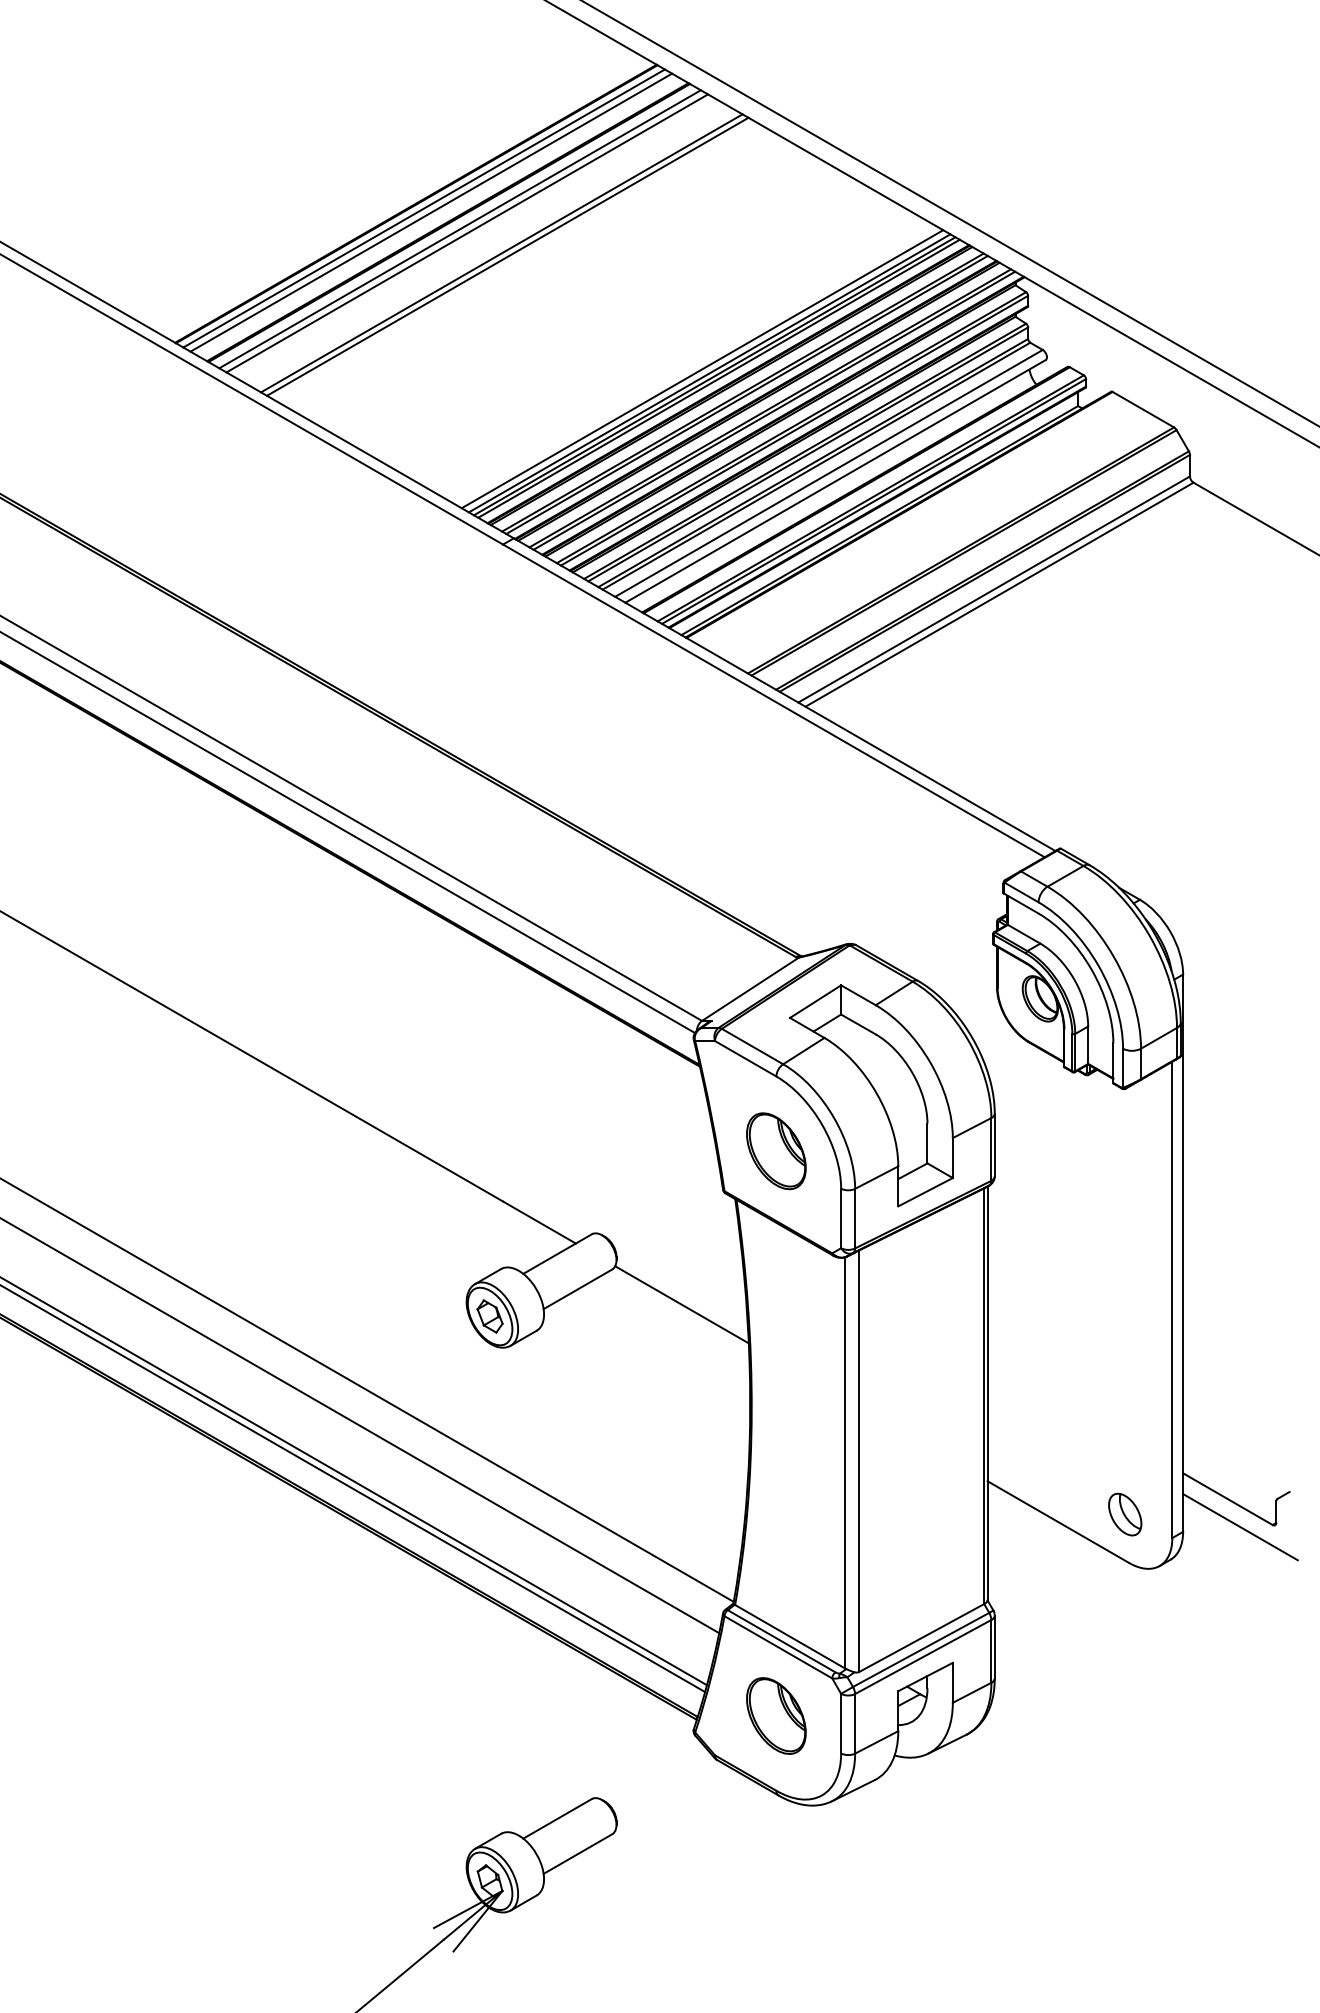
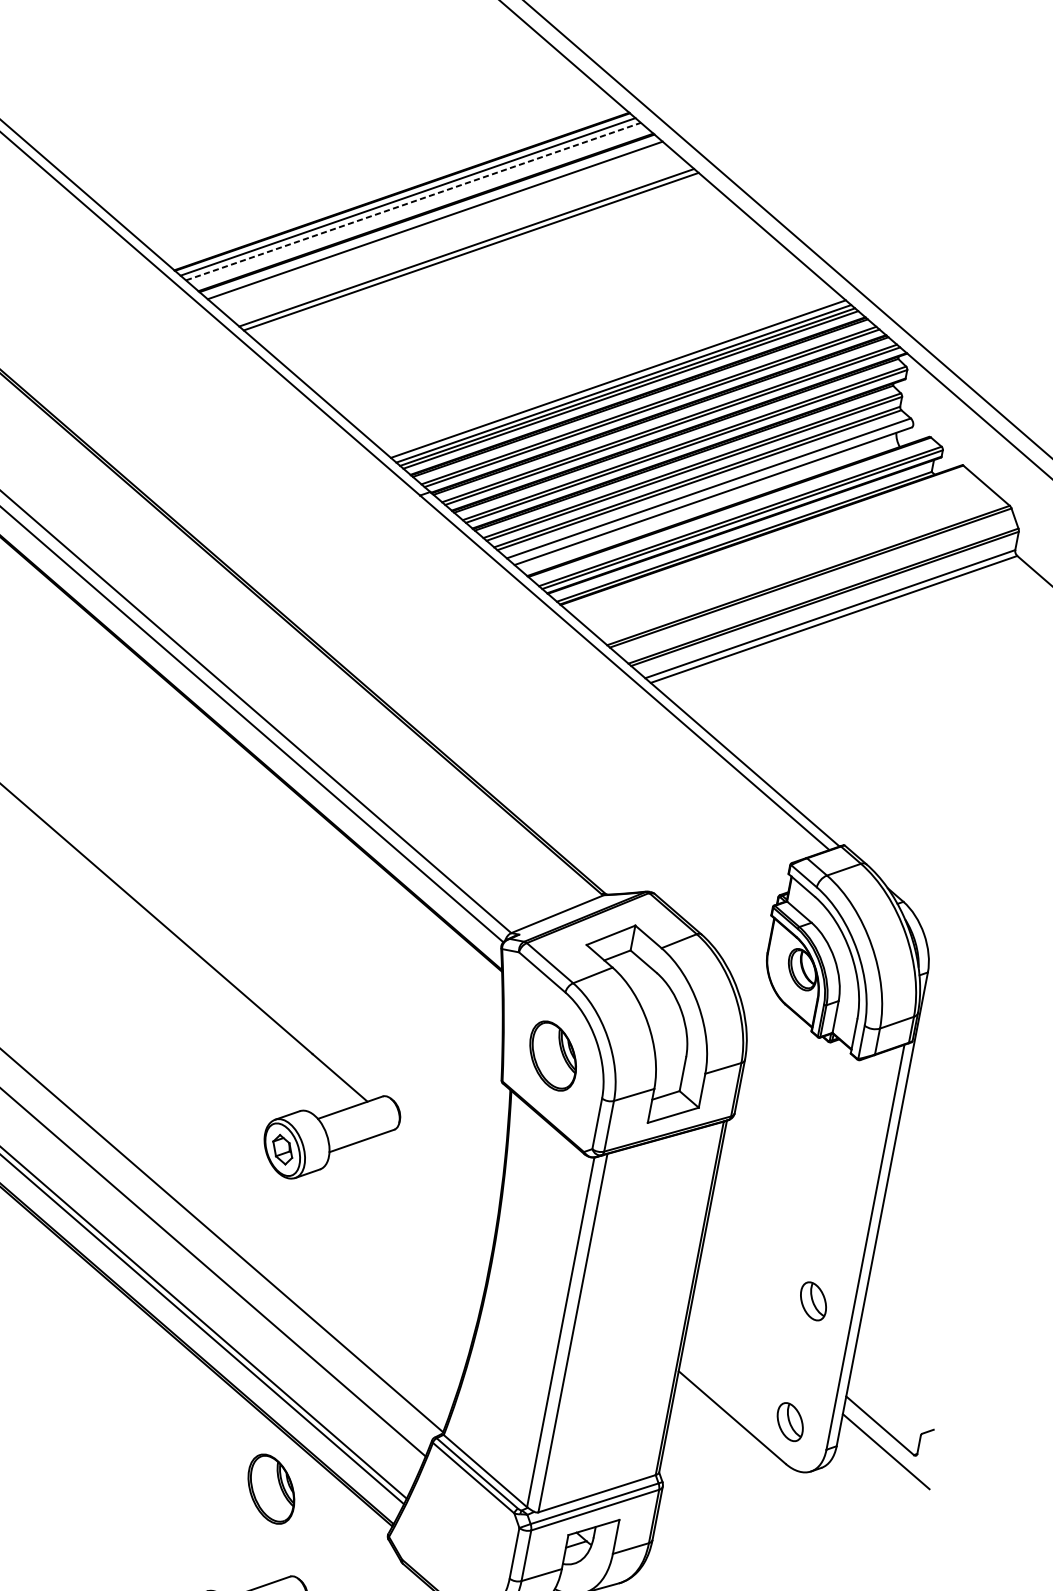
line: (431, 212) -> (413, 201), solid -> dashed
line: (467, 233) -> (440, 225), removed
line: (681, 1304) -> (447, 1170), removed
part: (1125, 1372) -> (813, 1301), added
part: (776, 1715) -> (271, 1488), moved

